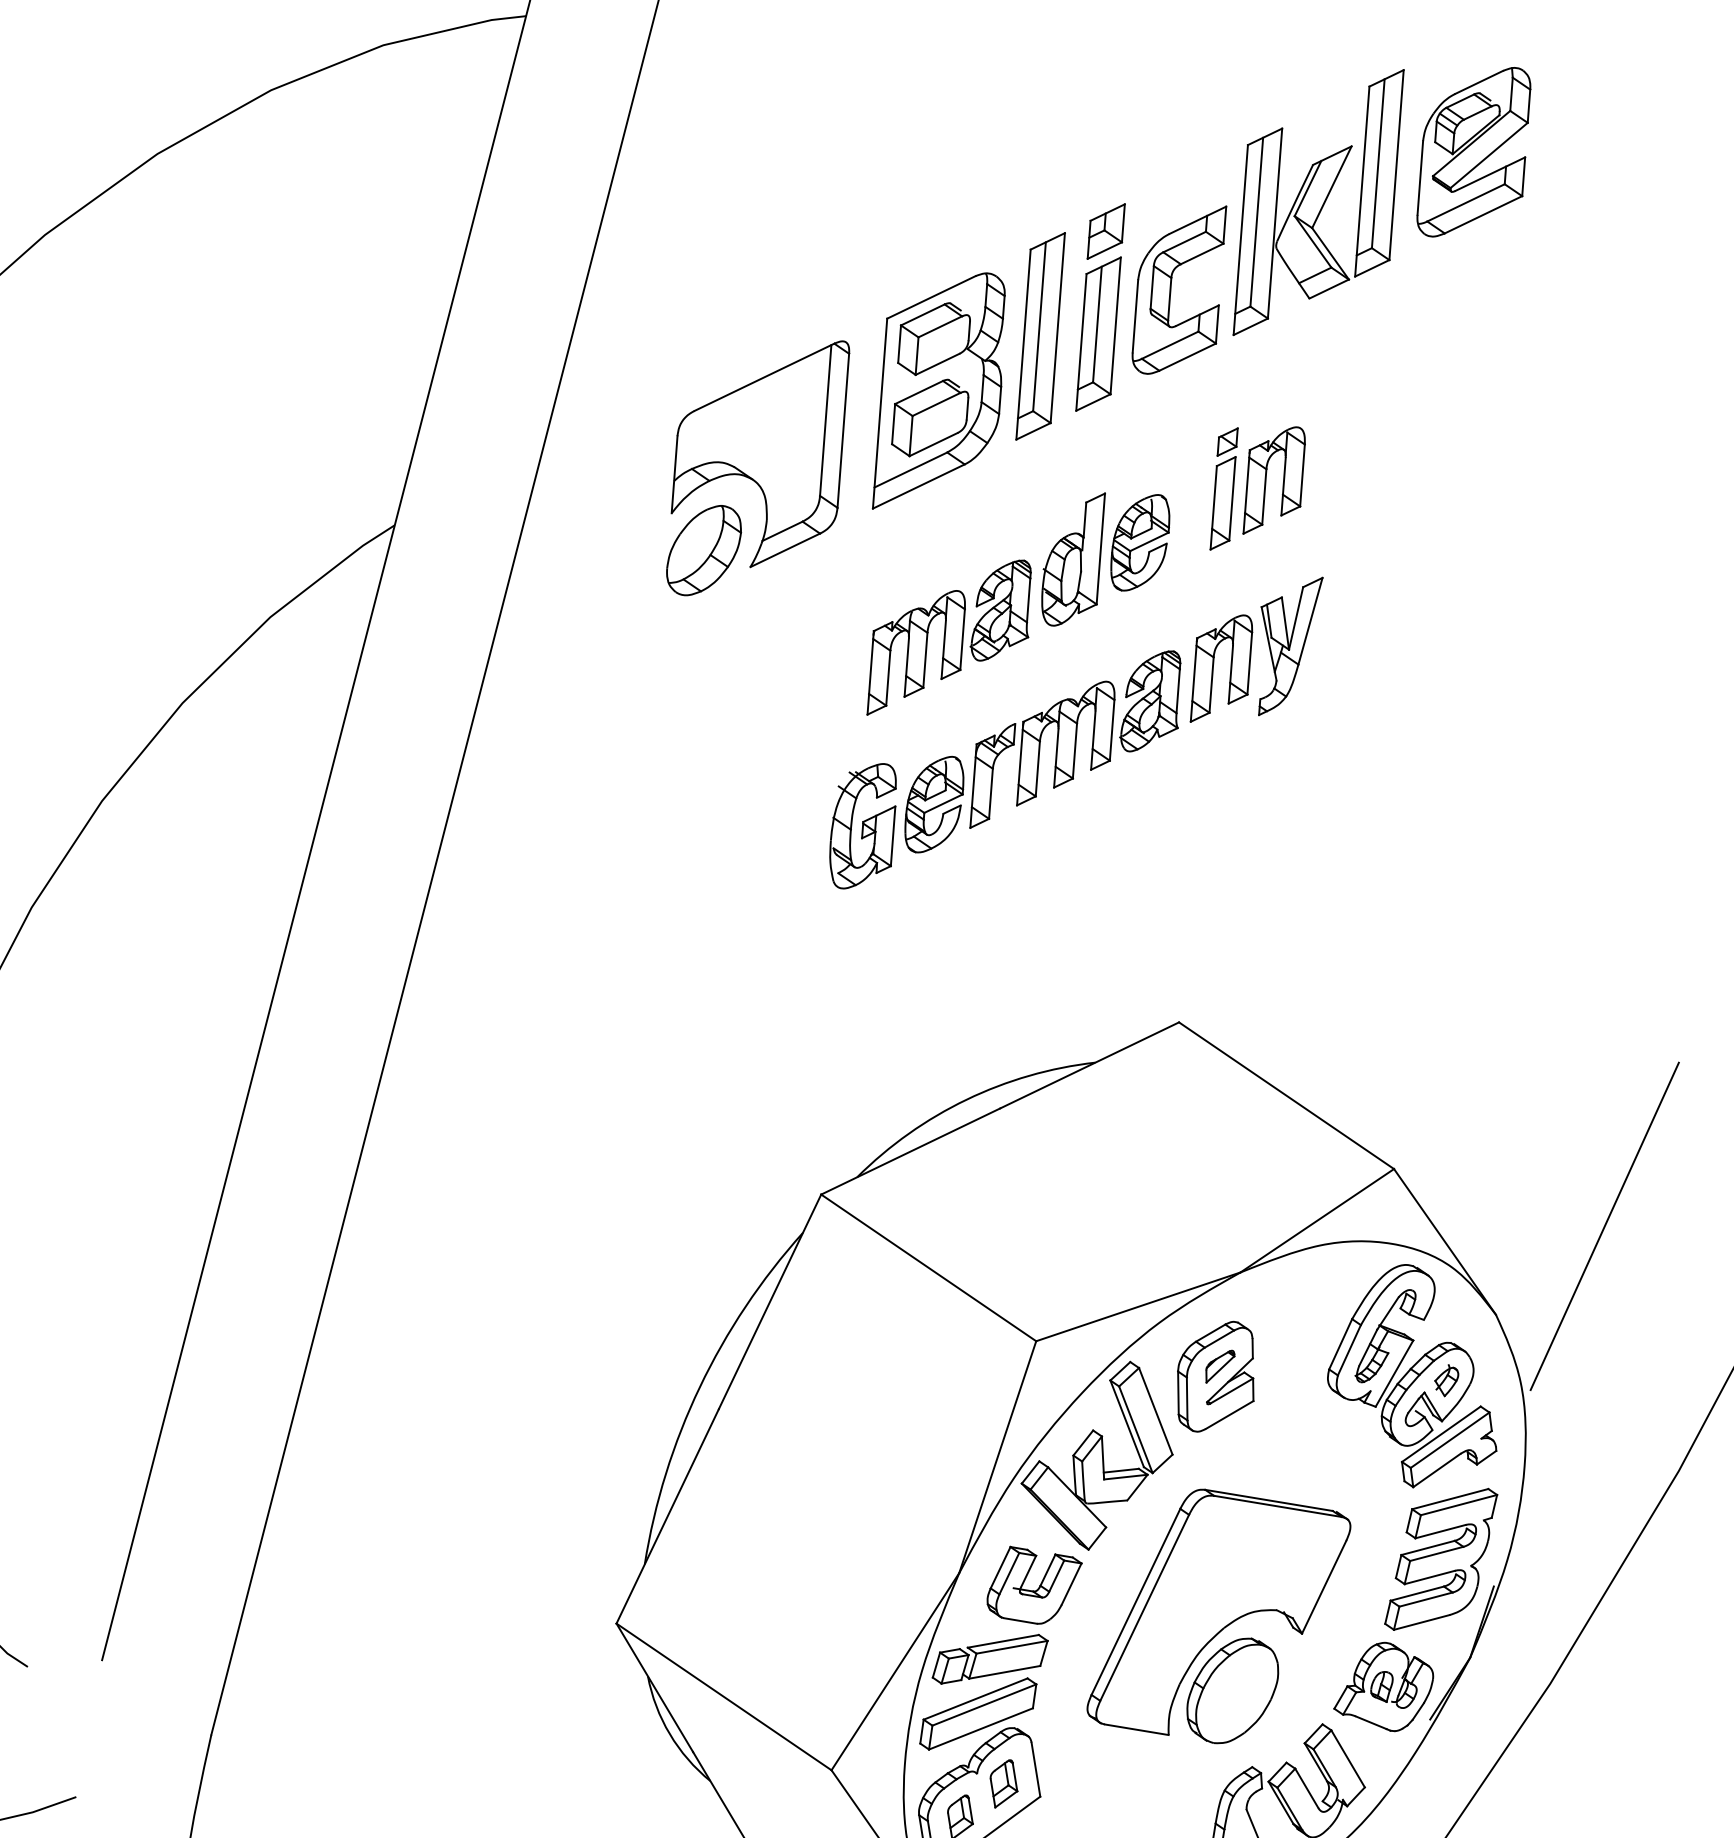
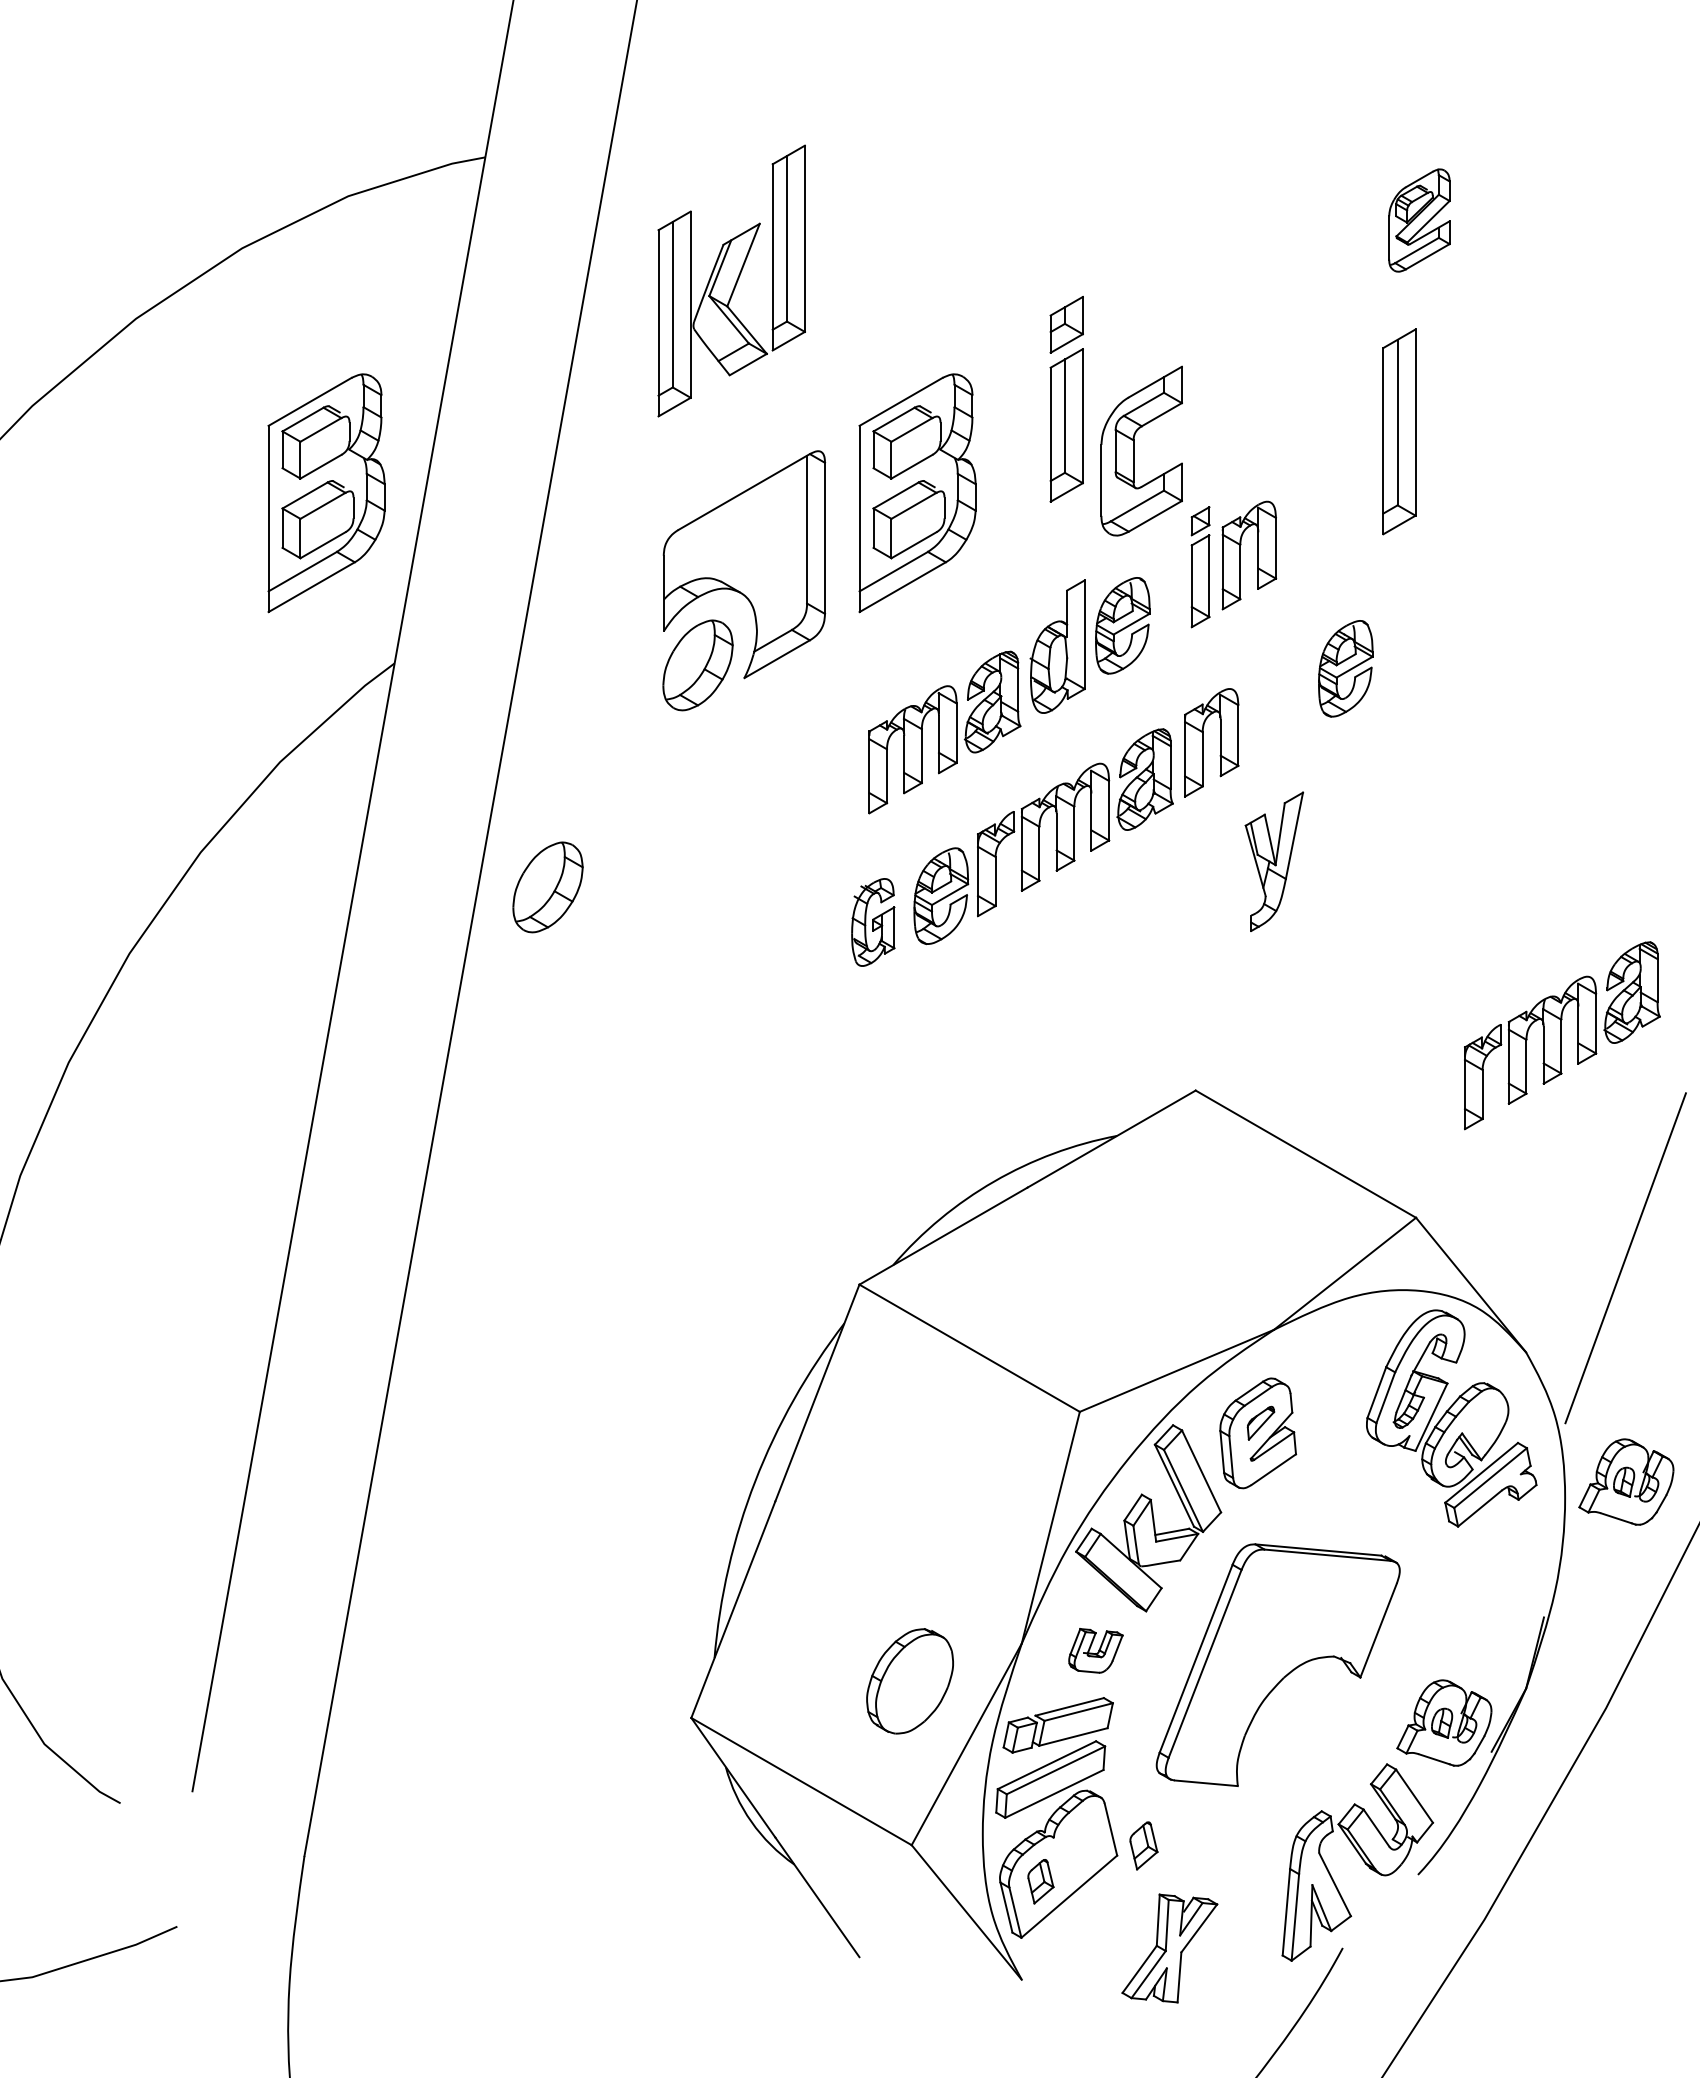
part: (1474, 152) -> (1419, 220), size x0.6
part: (1318, 202) -> (731, 280), moved
part: (1171, 288) -> (1134, 450), moved
part: (1040, 336) -> (1399, 431), moved
part: (338, 346) -> (326, 493), added
part: (1364, 603) -> (1345, 668), added
part: (1288, 645) -> (1274, 861), moved
part: (533, 765) -> (547, 887), added
part: (863, 826) -> (873, 922), size x0.7
part: (1557, 994) -> (1562, 1035), added
part: (1446, 1380) -> (1482, 1420), removed
part: (1588, 1454) -> (1626, 1481), added
part: (1441, 1558) -> (1490, 1594), removed
part: (1033, 1585) -> (1095, 1650), size x0.6
part: (1232, 1690) -> (909, 1681), moved
part: (1003, 1783) -> (1143, 1845), moved

